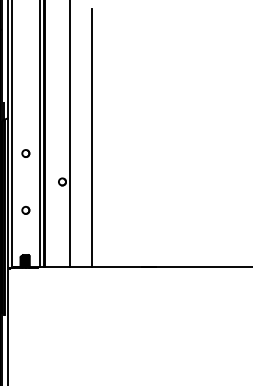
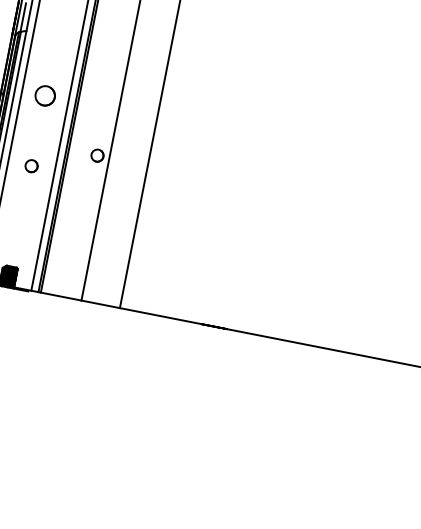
part: (25, 153) -> (44, 95), size x1.6
part: (25, 210) -> (30, 166), moved

